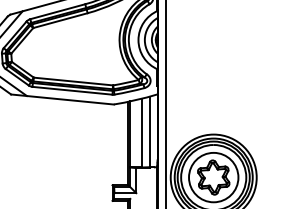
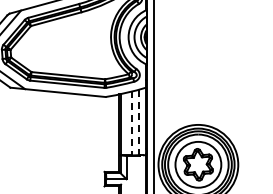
line: (150, 131) -> (139, 122), solid -> dashed
line: (142, 133) -> (132, 123), solid -> dashed

